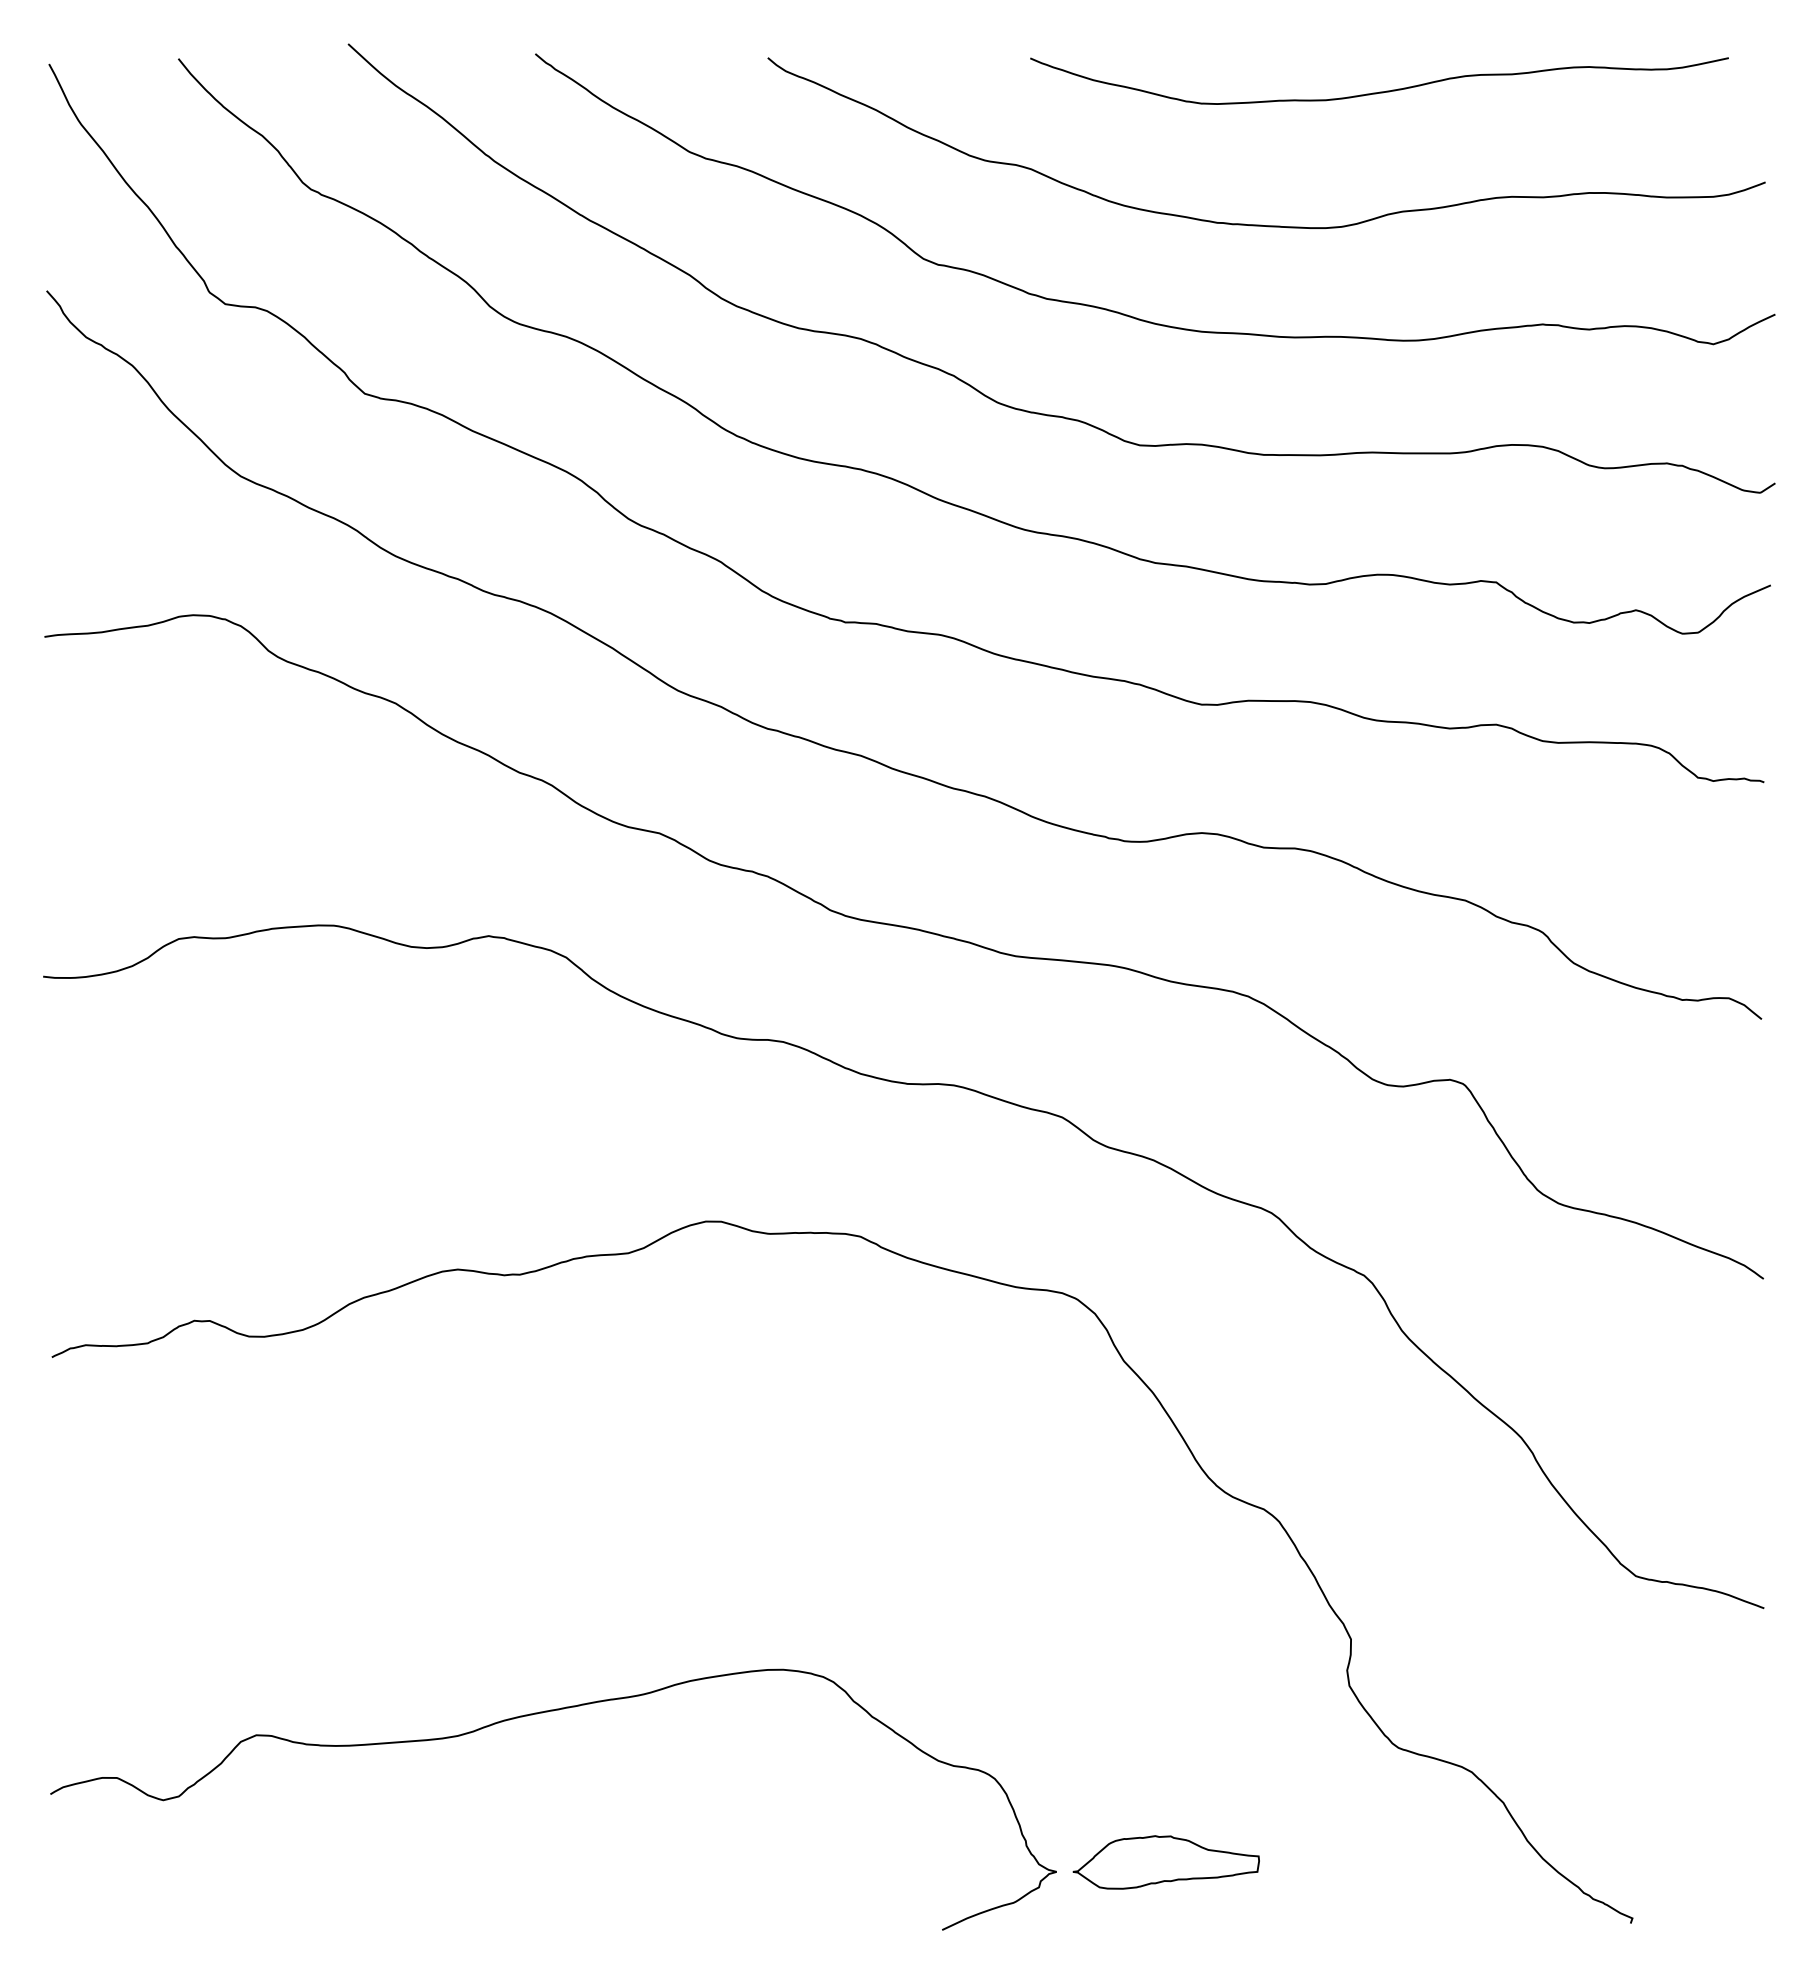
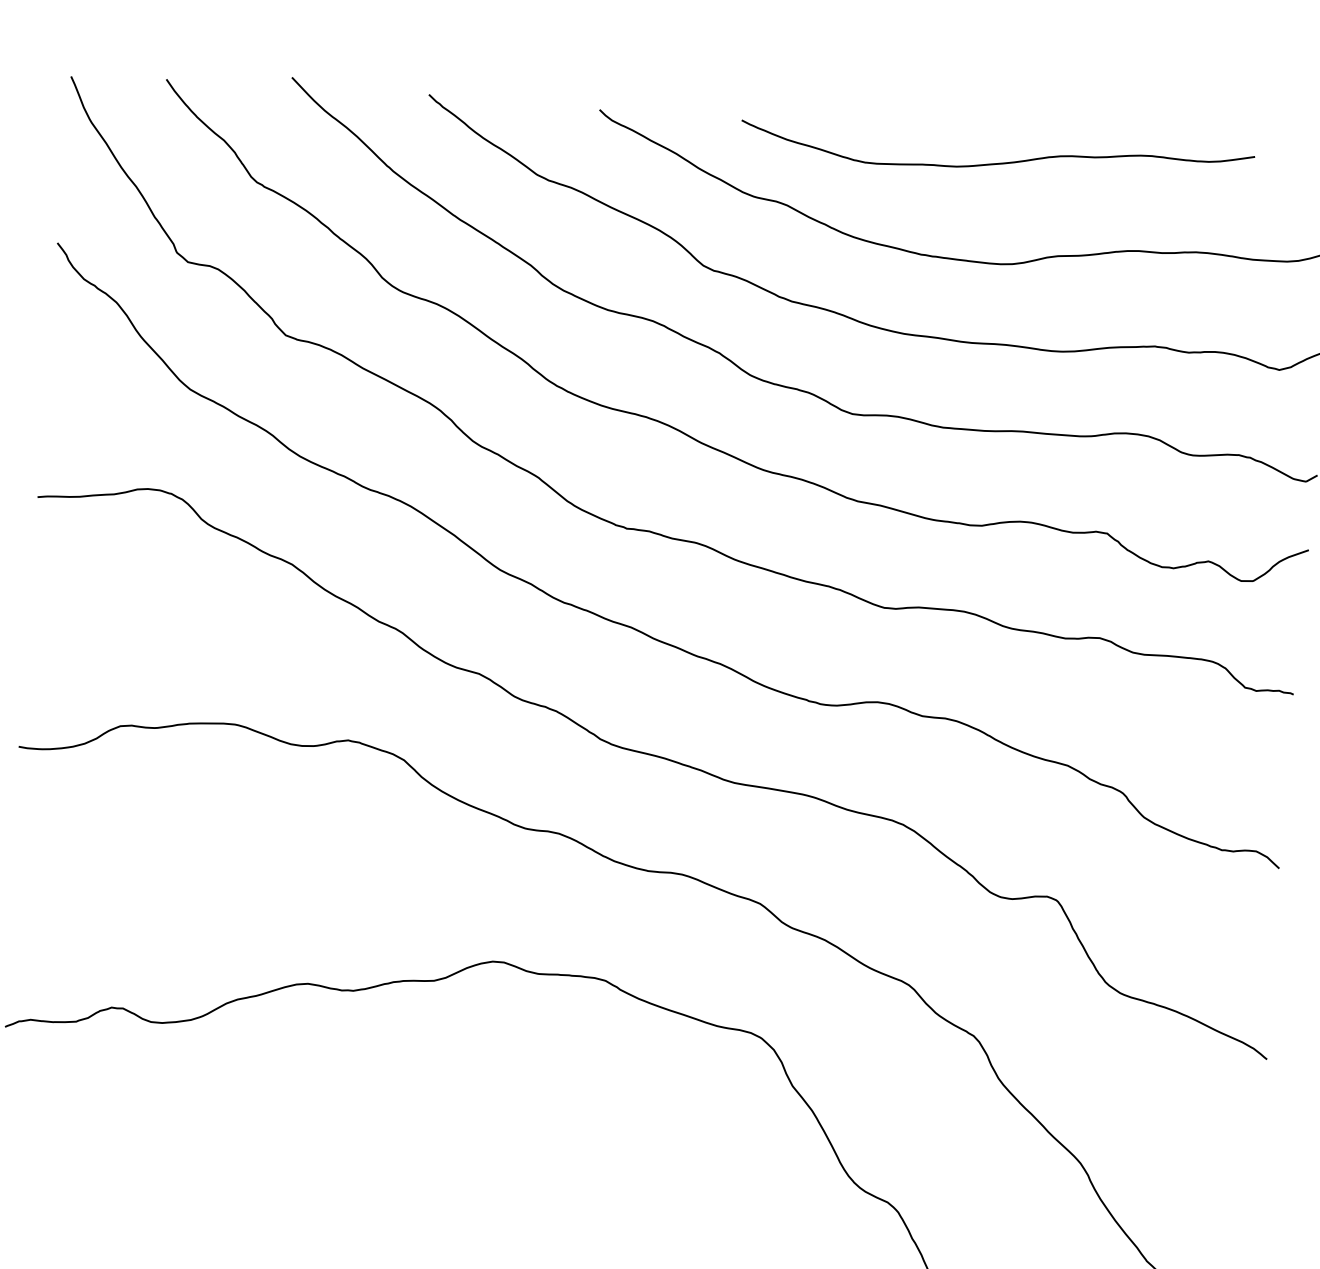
curve: (1379, 91) -> (996, 163), moved

